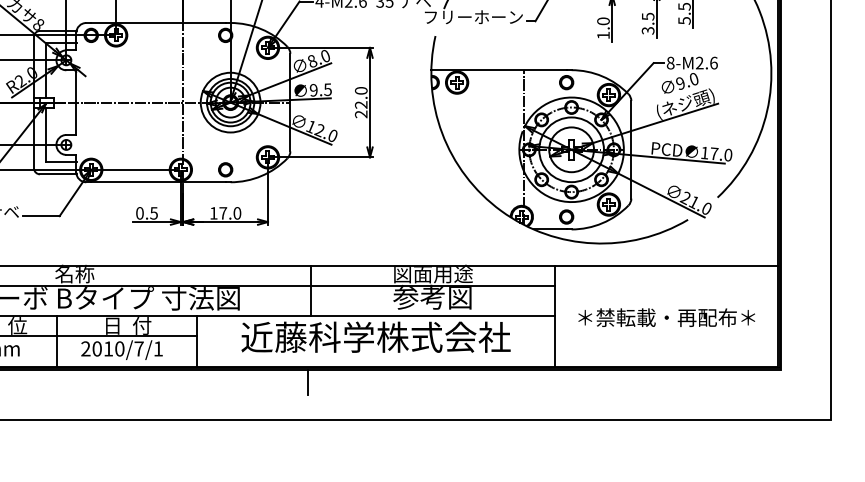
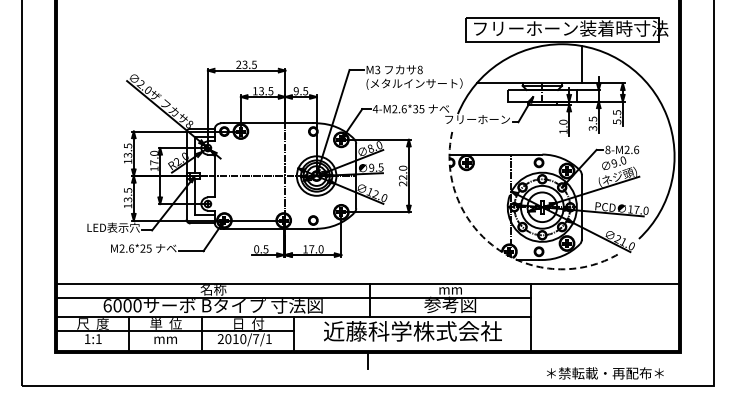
arc: (500, 210) -> (495, 247), solid -> dashed
text: (432, 275) -> (450, 290), 図面用途 -> mm
text: (667, 317) -> (605, 373), moved

